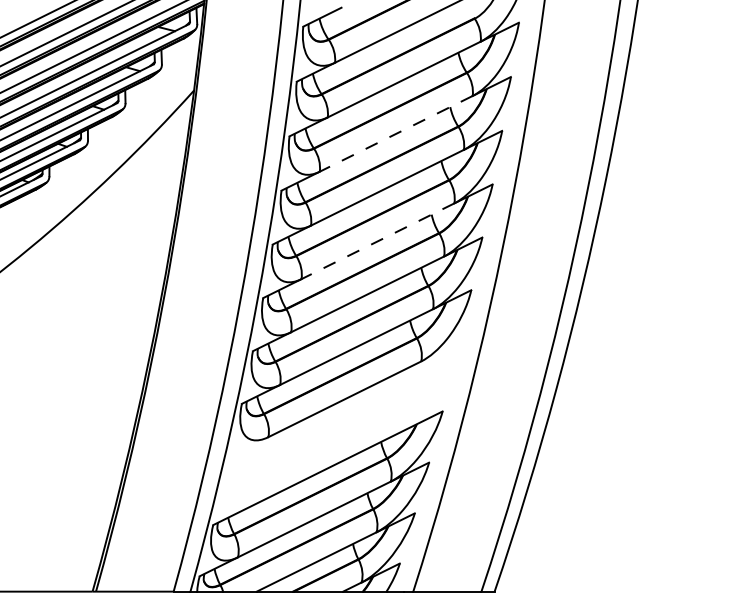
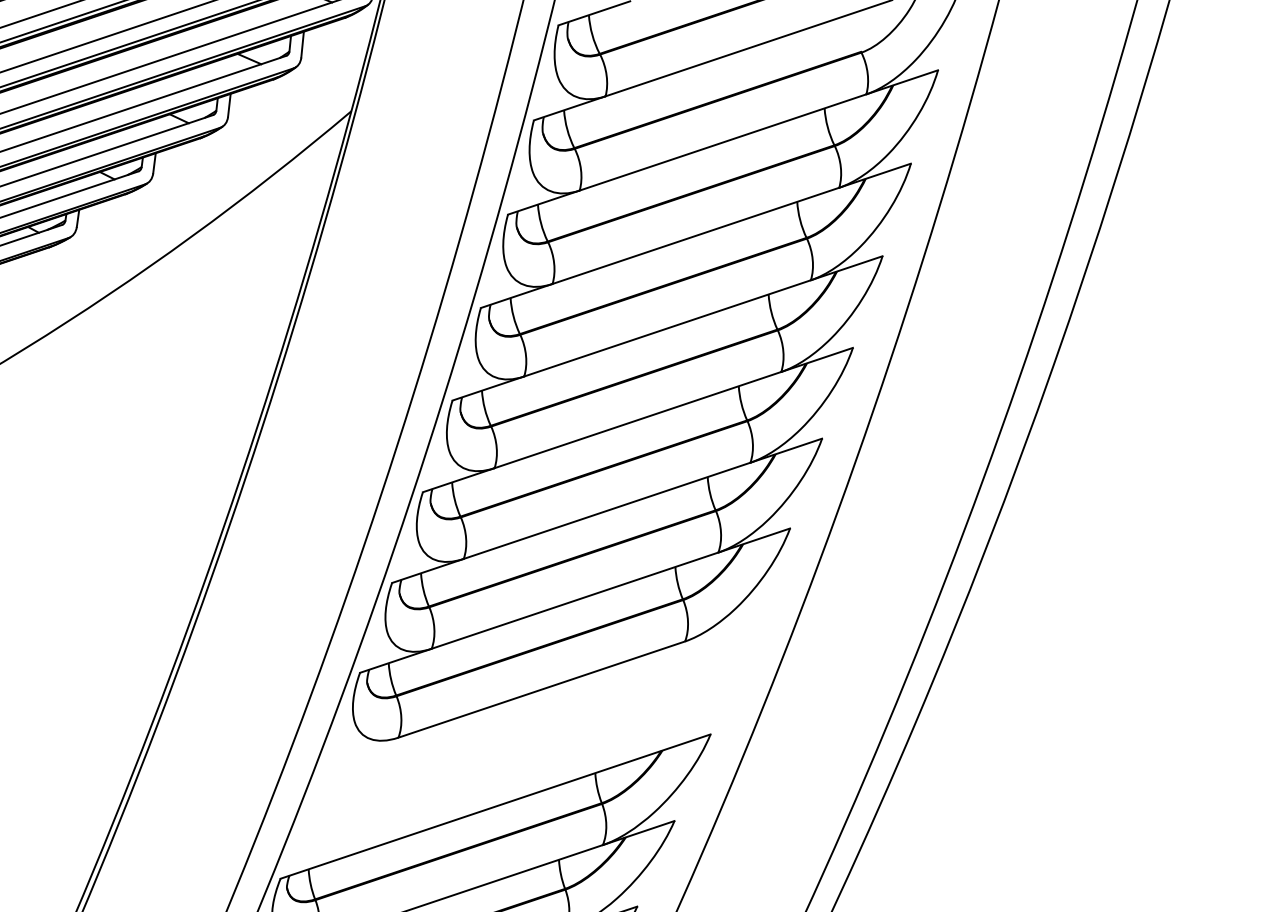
line: (395, 134) -> (694, 236), dashed -> solid
line: (377, 241) -> (637, 420), dashed -> solid

